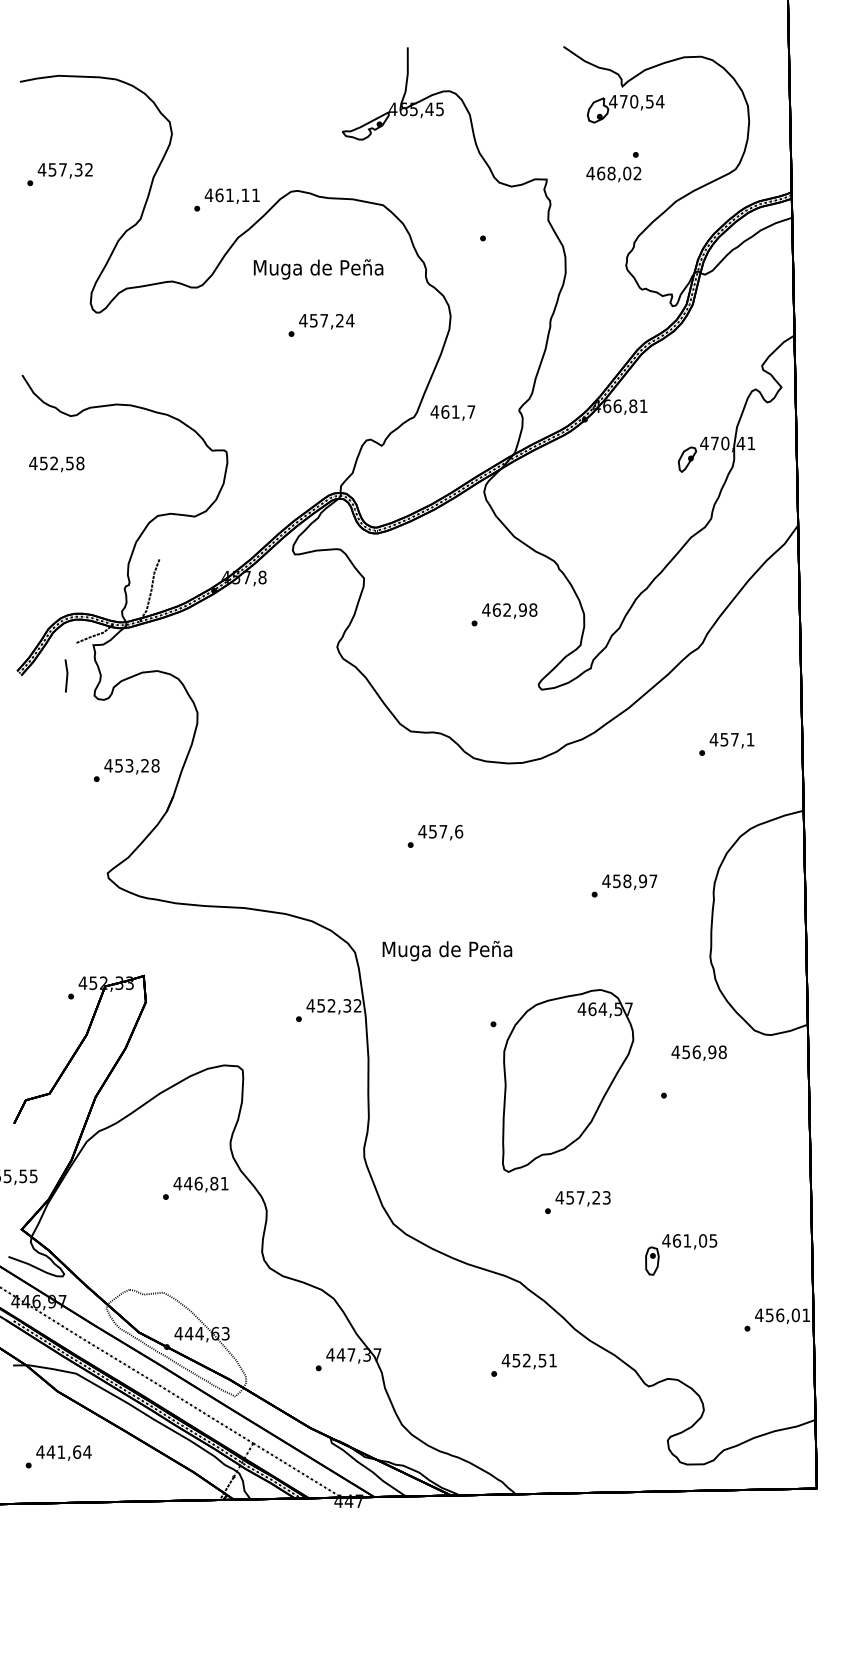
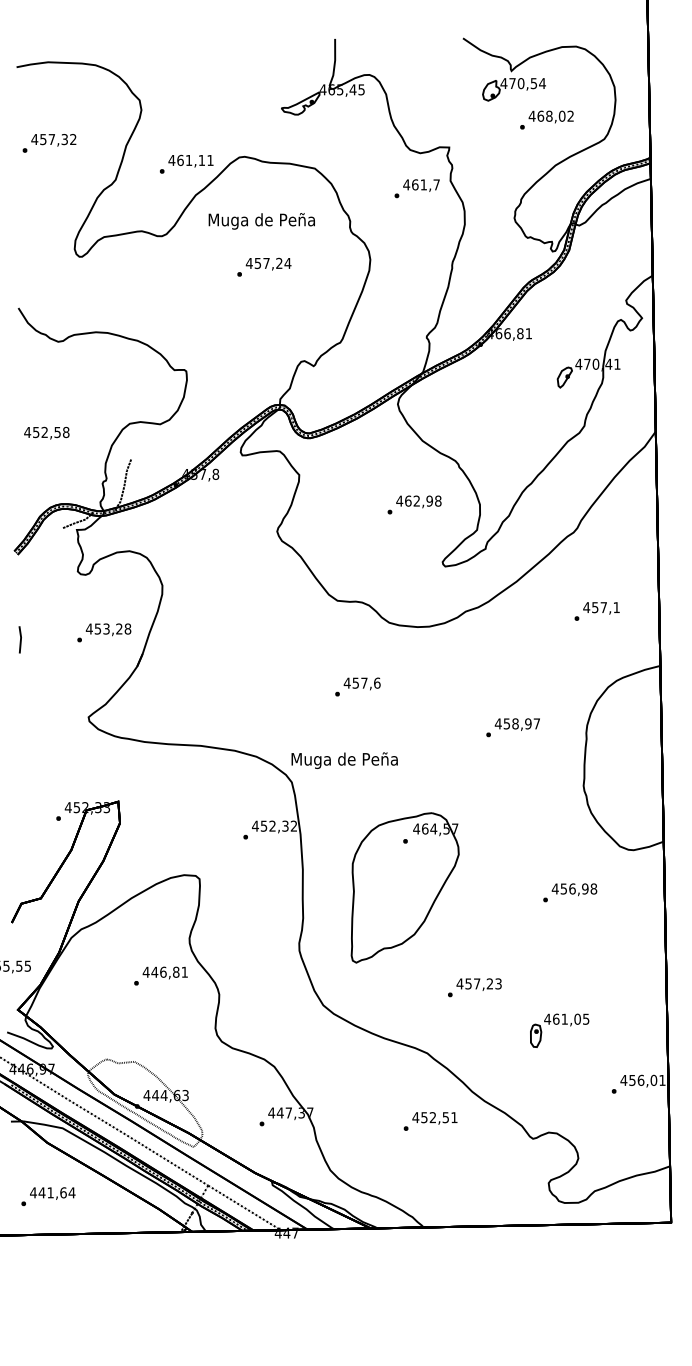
text: (613, 174) -> (550, 117), moved
text: (452, 412) -> (421, 185), moved
text: (56, 464) -> (46, 433), moved
line: (66, 675) -> (20, 639), moved
text: (447, 950) -> (344, 760), moved
text: (698, 1052) -> (573, 889), moved
part: (568, 1080) -> (405, 887), moved

